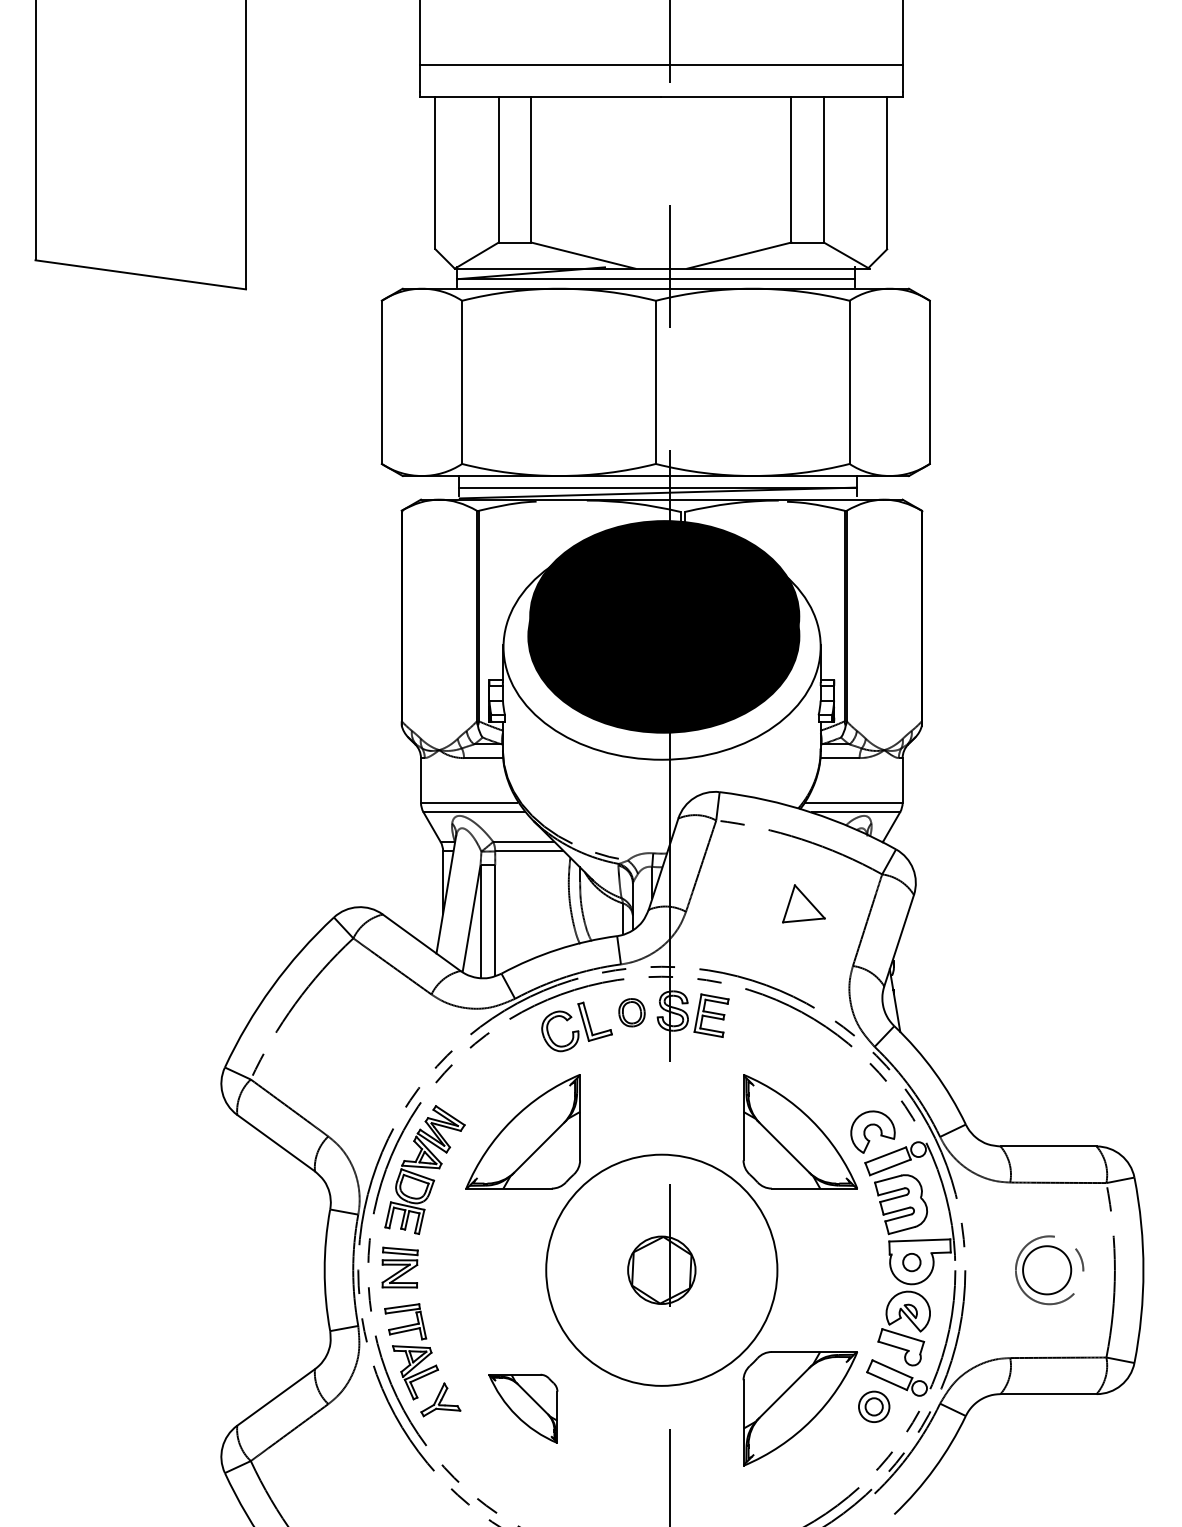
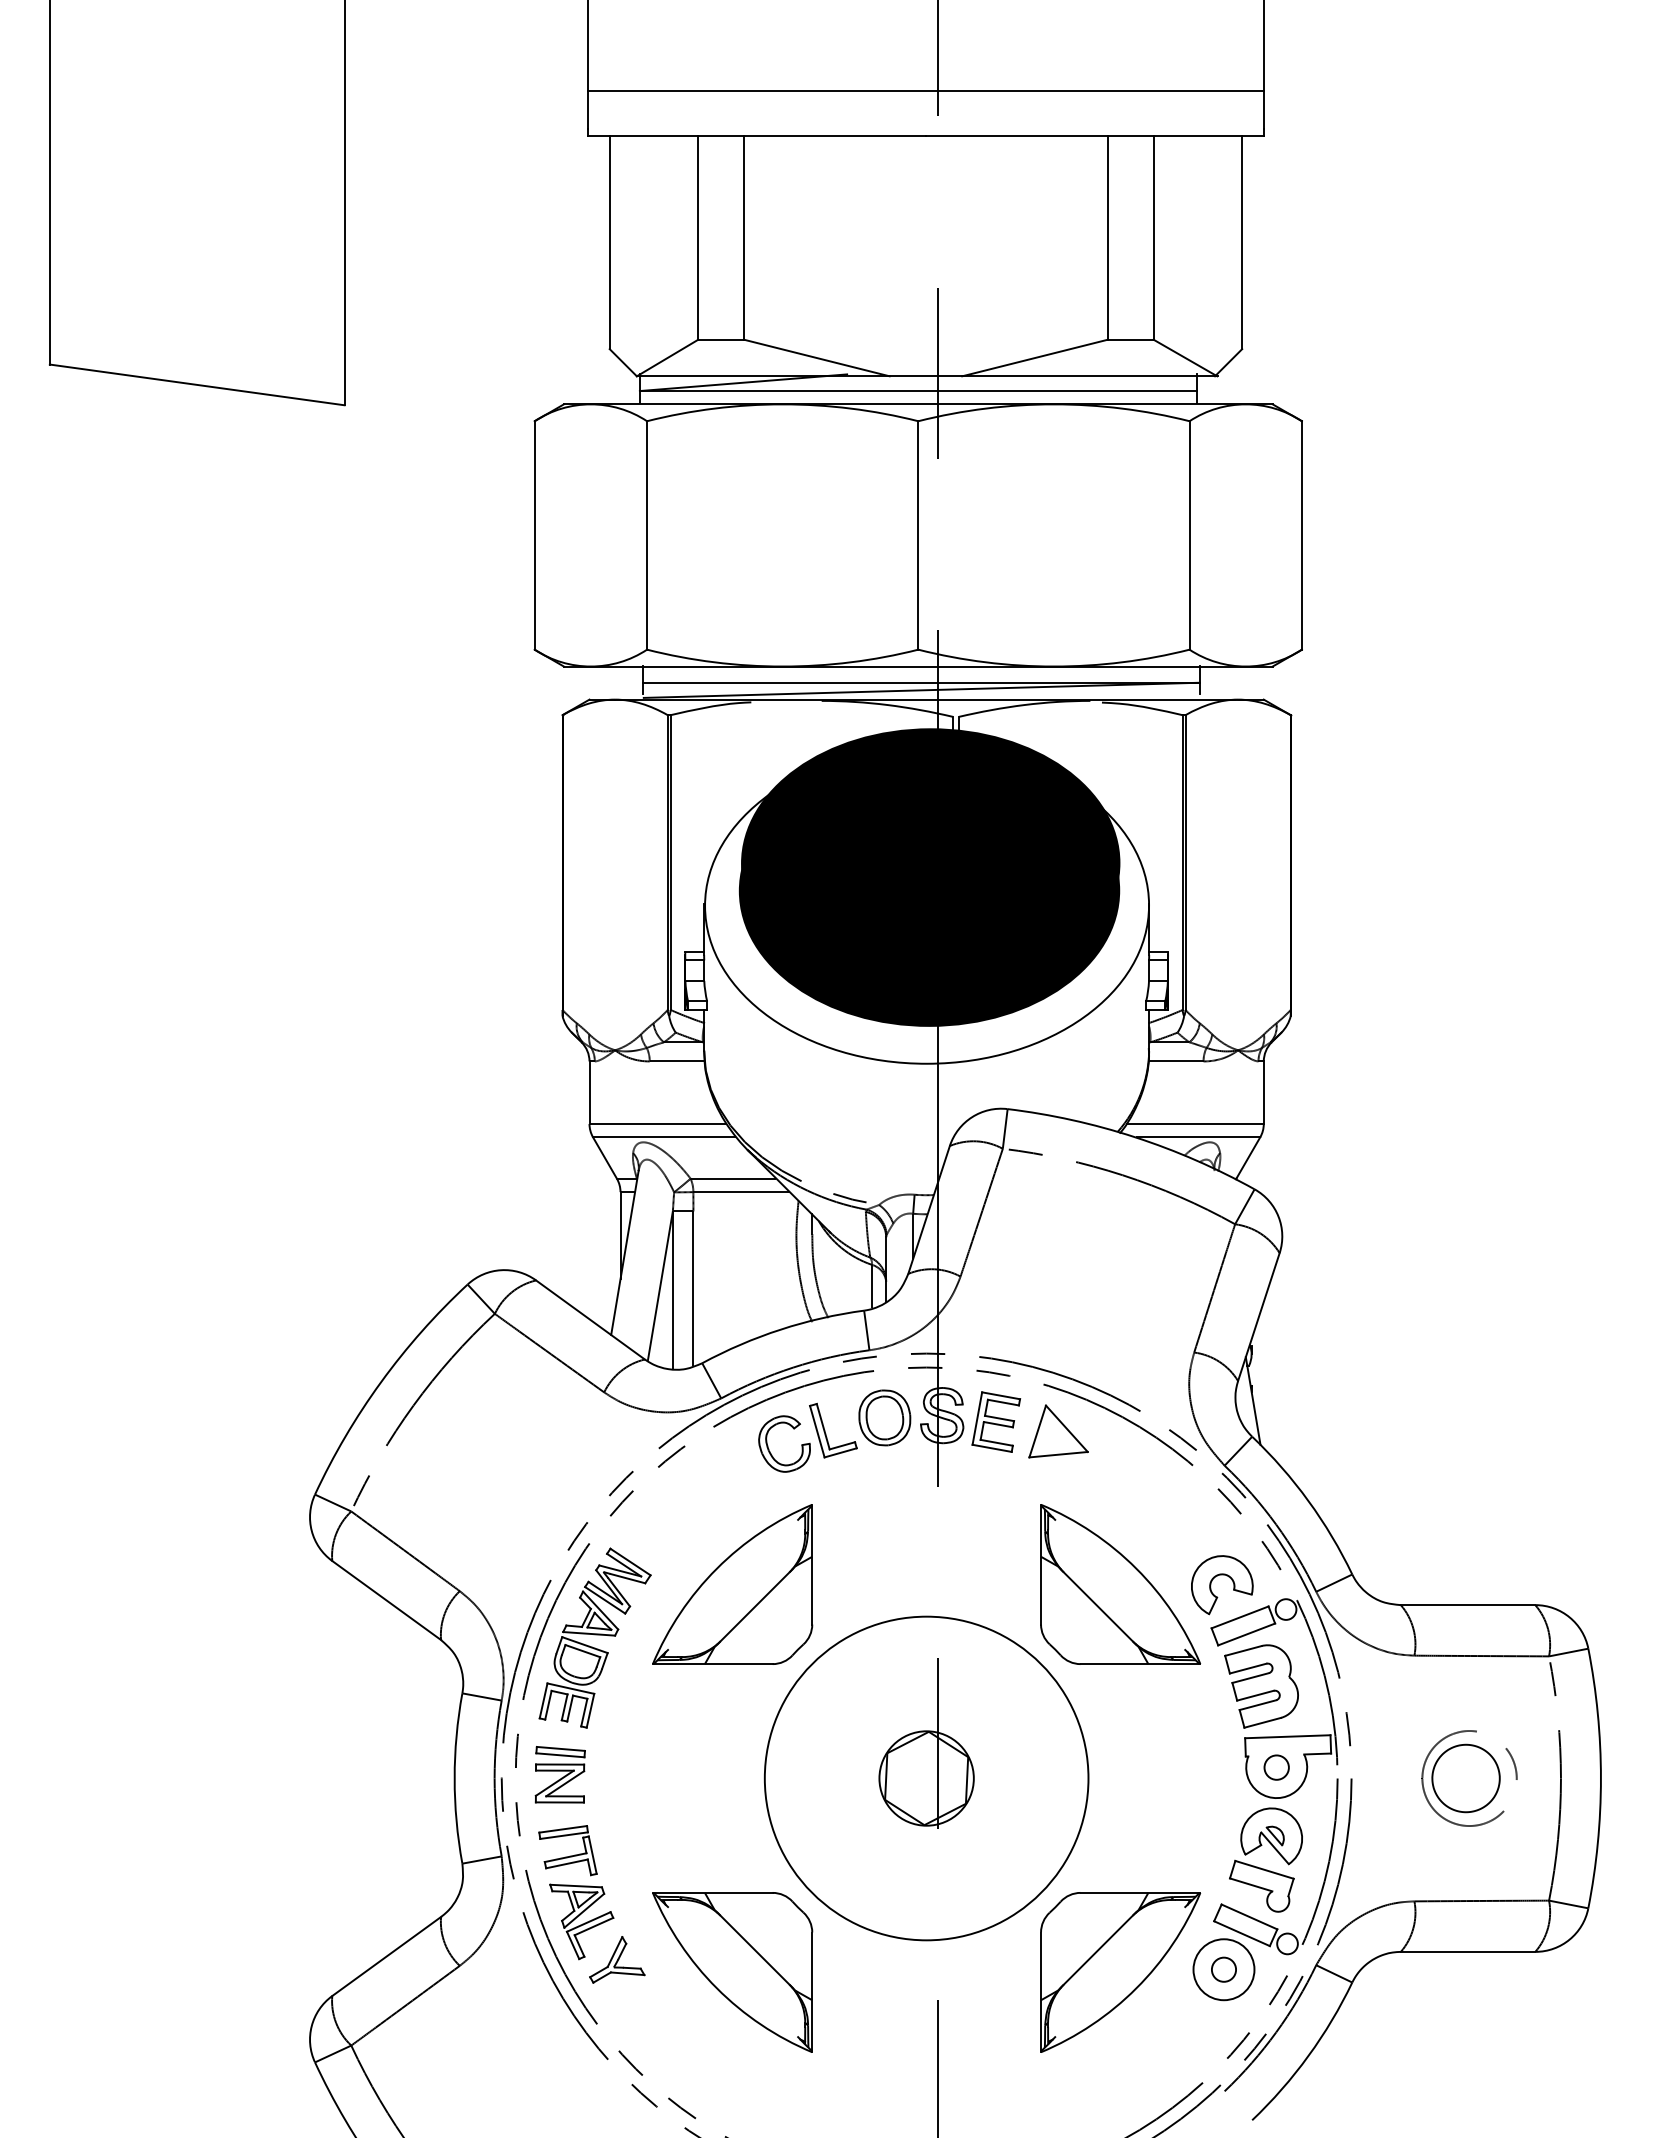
part: (803, 903) -> (1058, 1431), moved
part: (631, 1012) -> (884, 1417), size x1.43
circle: (873, 1406) -> (1223, 1969), size x1.43
part: (523, 1408) -> (732, 1972), size x1.67

